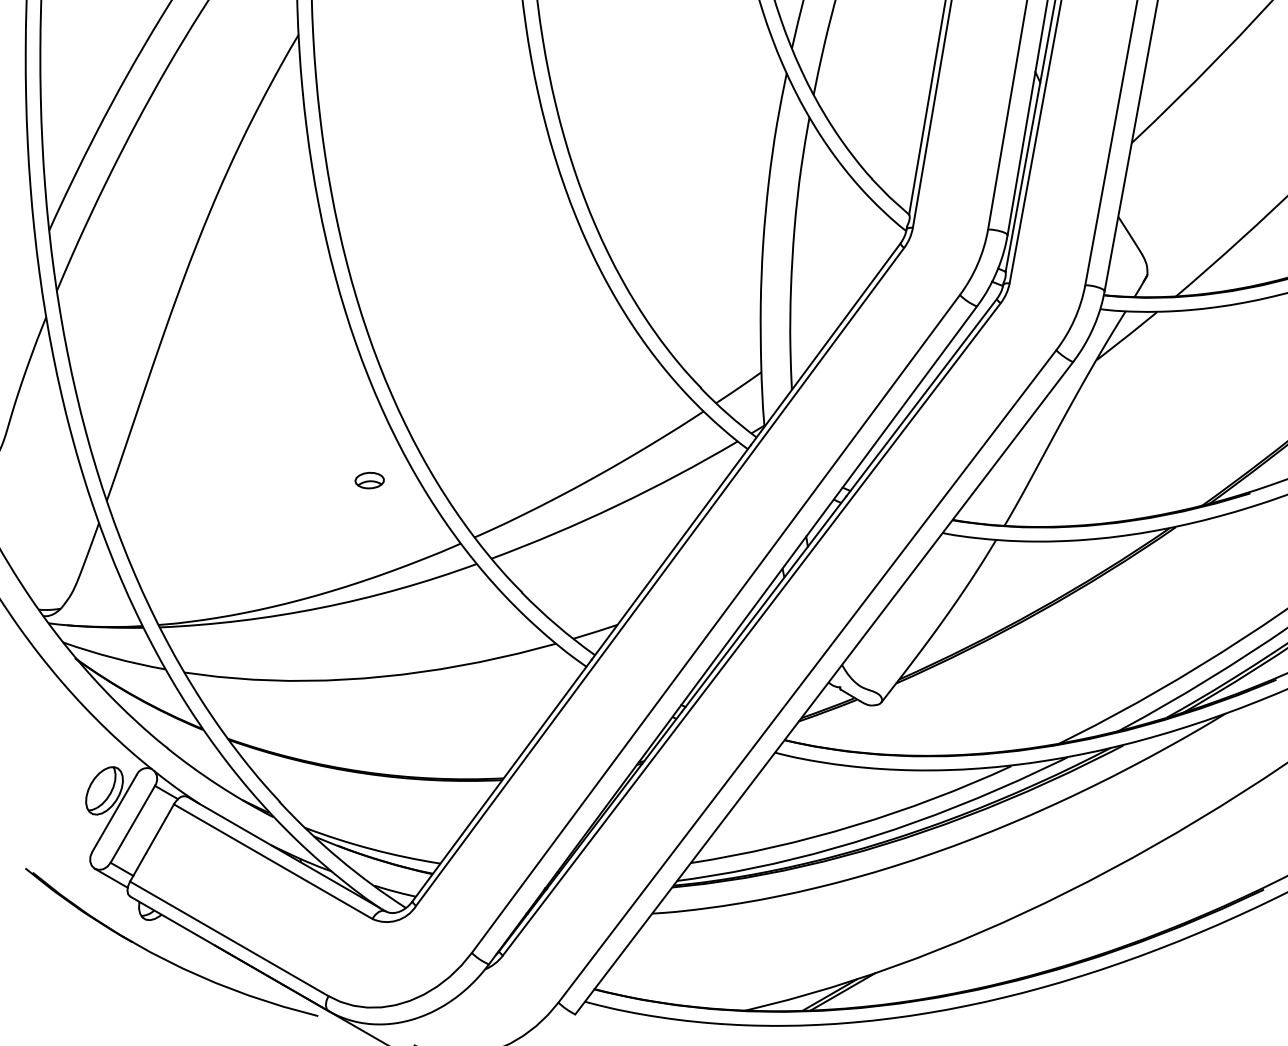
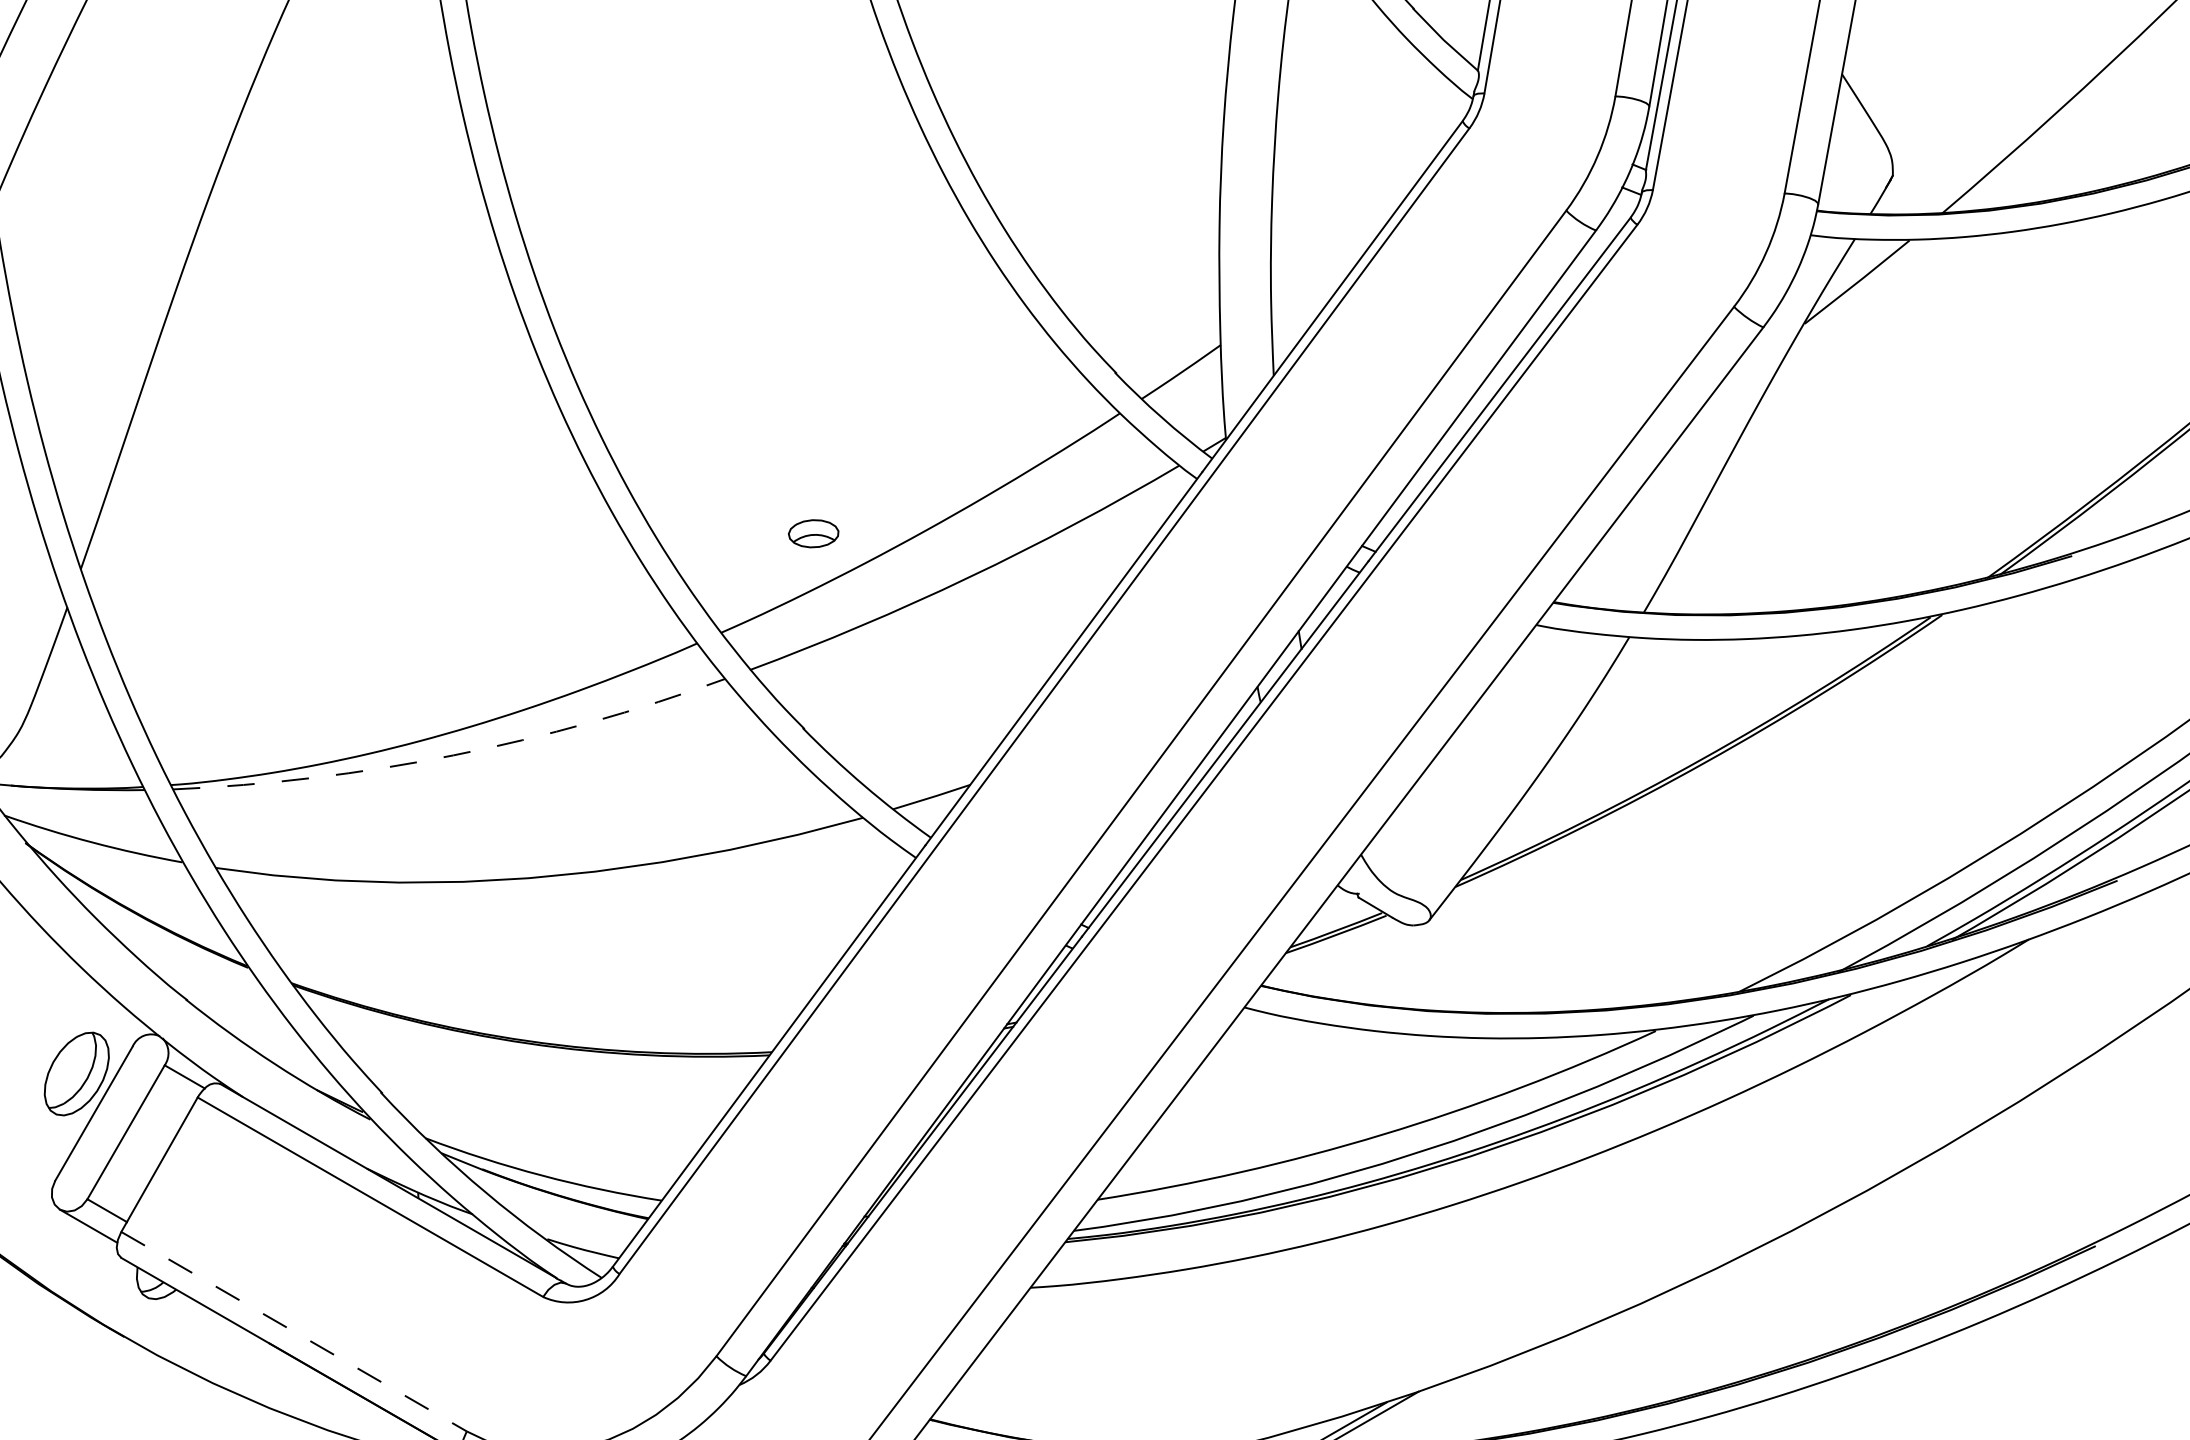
part: (369, 480) -> (813, 533), moved
arc: (320, 607) -> (452, 754), solid -> dashed
line: (229, 938) -> (294, 1331), solid -> dashed

